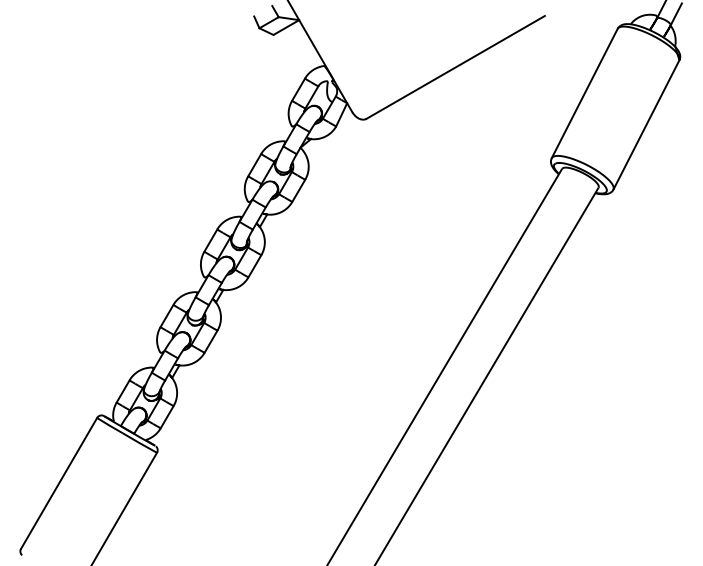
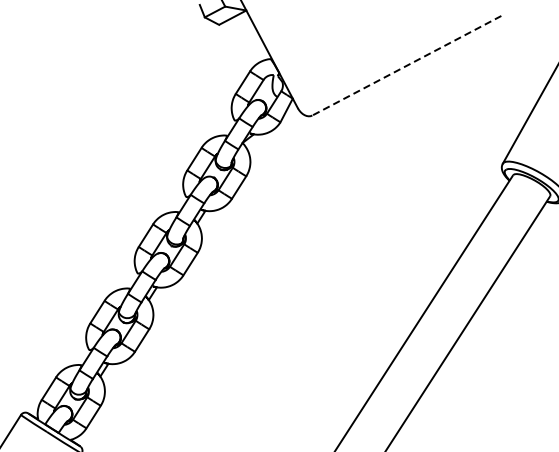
line: (455, 67) -> (406, 65), solid -> dashed

